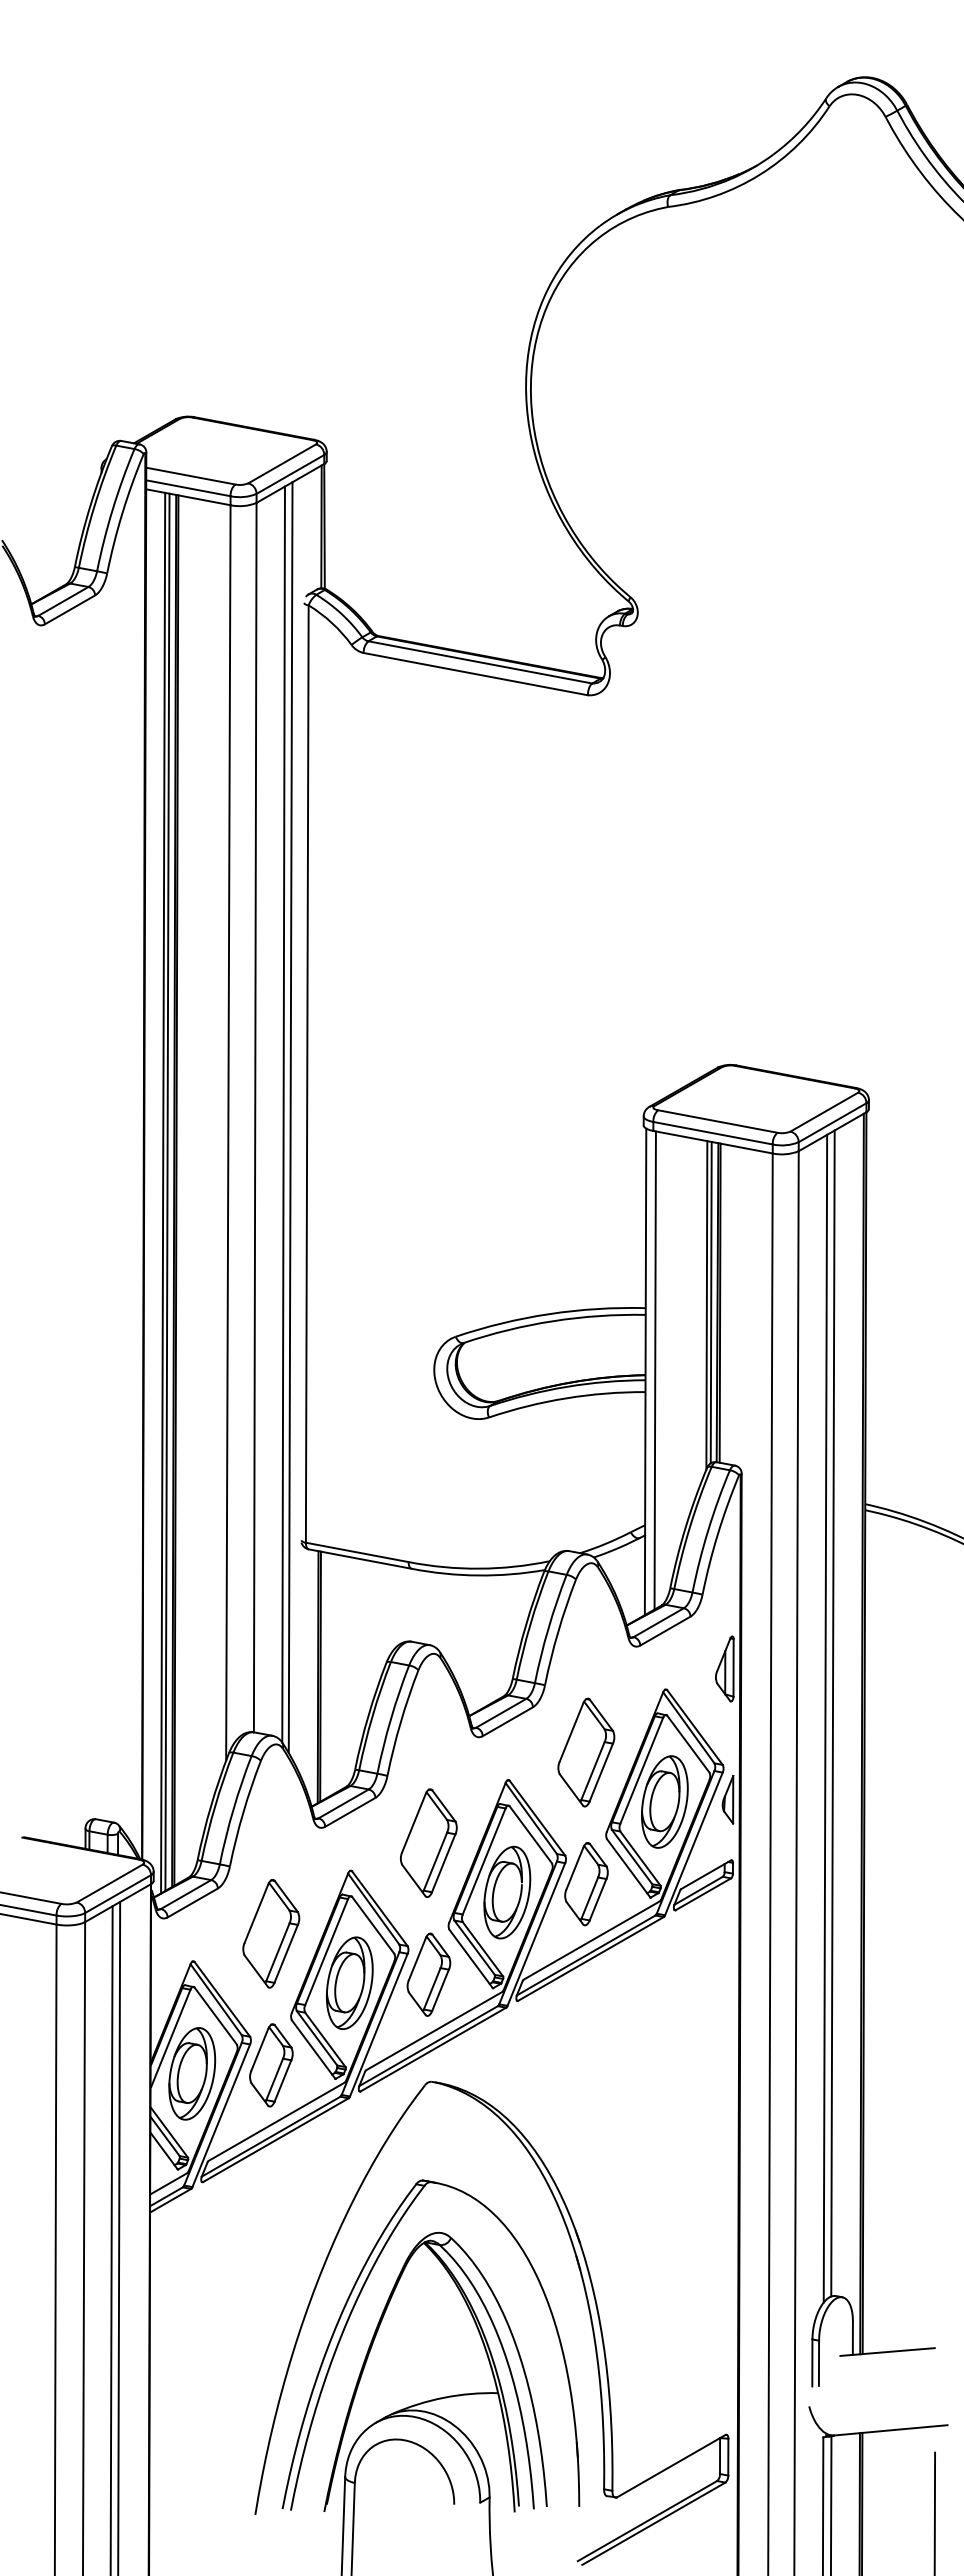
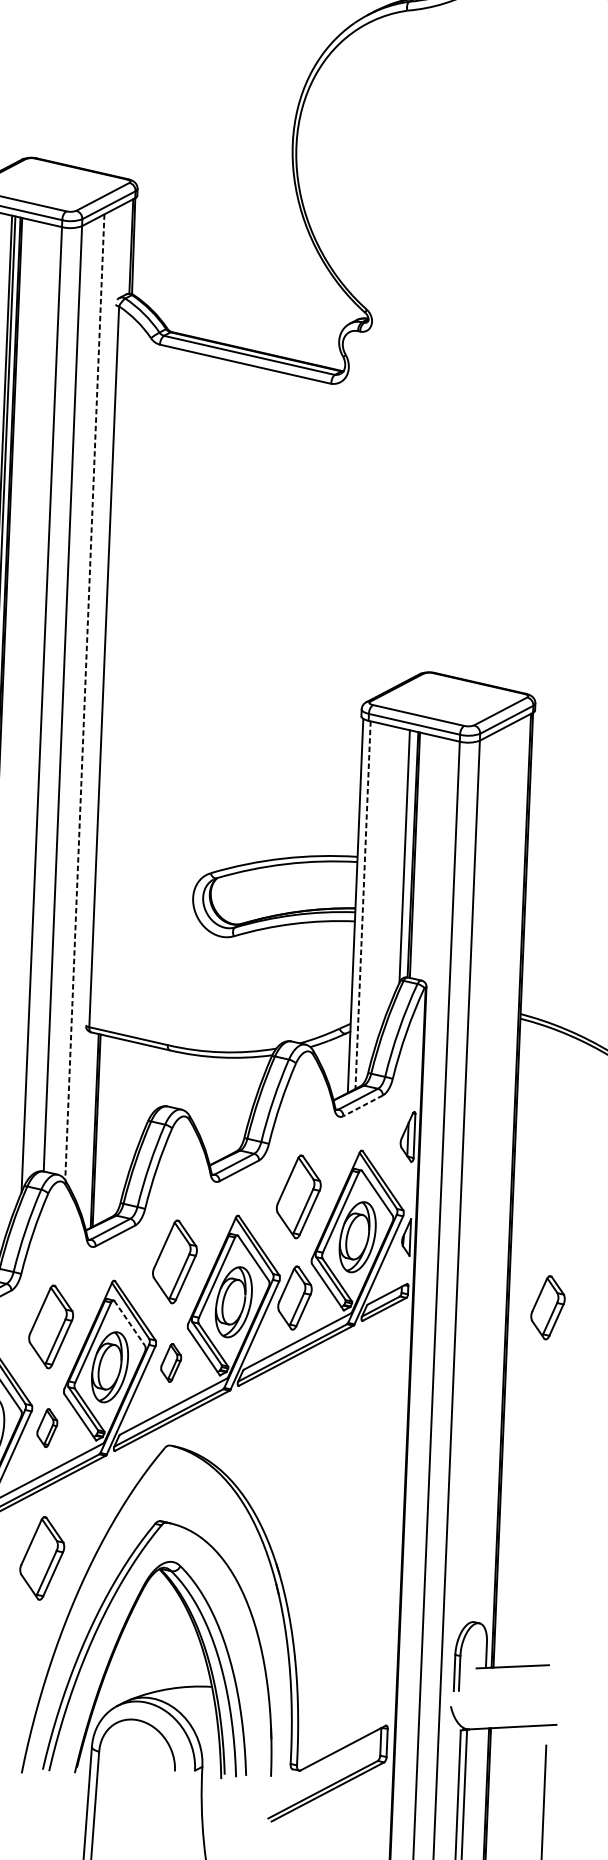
line: (283, 1115) -> (84, 698), solid -> dashed
line: (290, 1117) -> (90, 699), removed
line: (710, 1302) -> (407, 854), removed
line: (655, 1371) -> (363, 905), solid -> dashed
line: (665, 1631) -> (363, 1106), solid -> dashed
line: (832, 1713) -> (489, 1174), removed
line: (825, 1718) -> (483, 1177), removed
part: (915, 1884) -> (548, 1308), added
line: (373, 1925) -> (129, 1323), solid -> dashed
part: (428, 1974) -> (170, 1362), size x0.6
part: (271, 2065) -> (47, 1428), size x0.6
part: (271, 2234) -> (42, 1558), added

